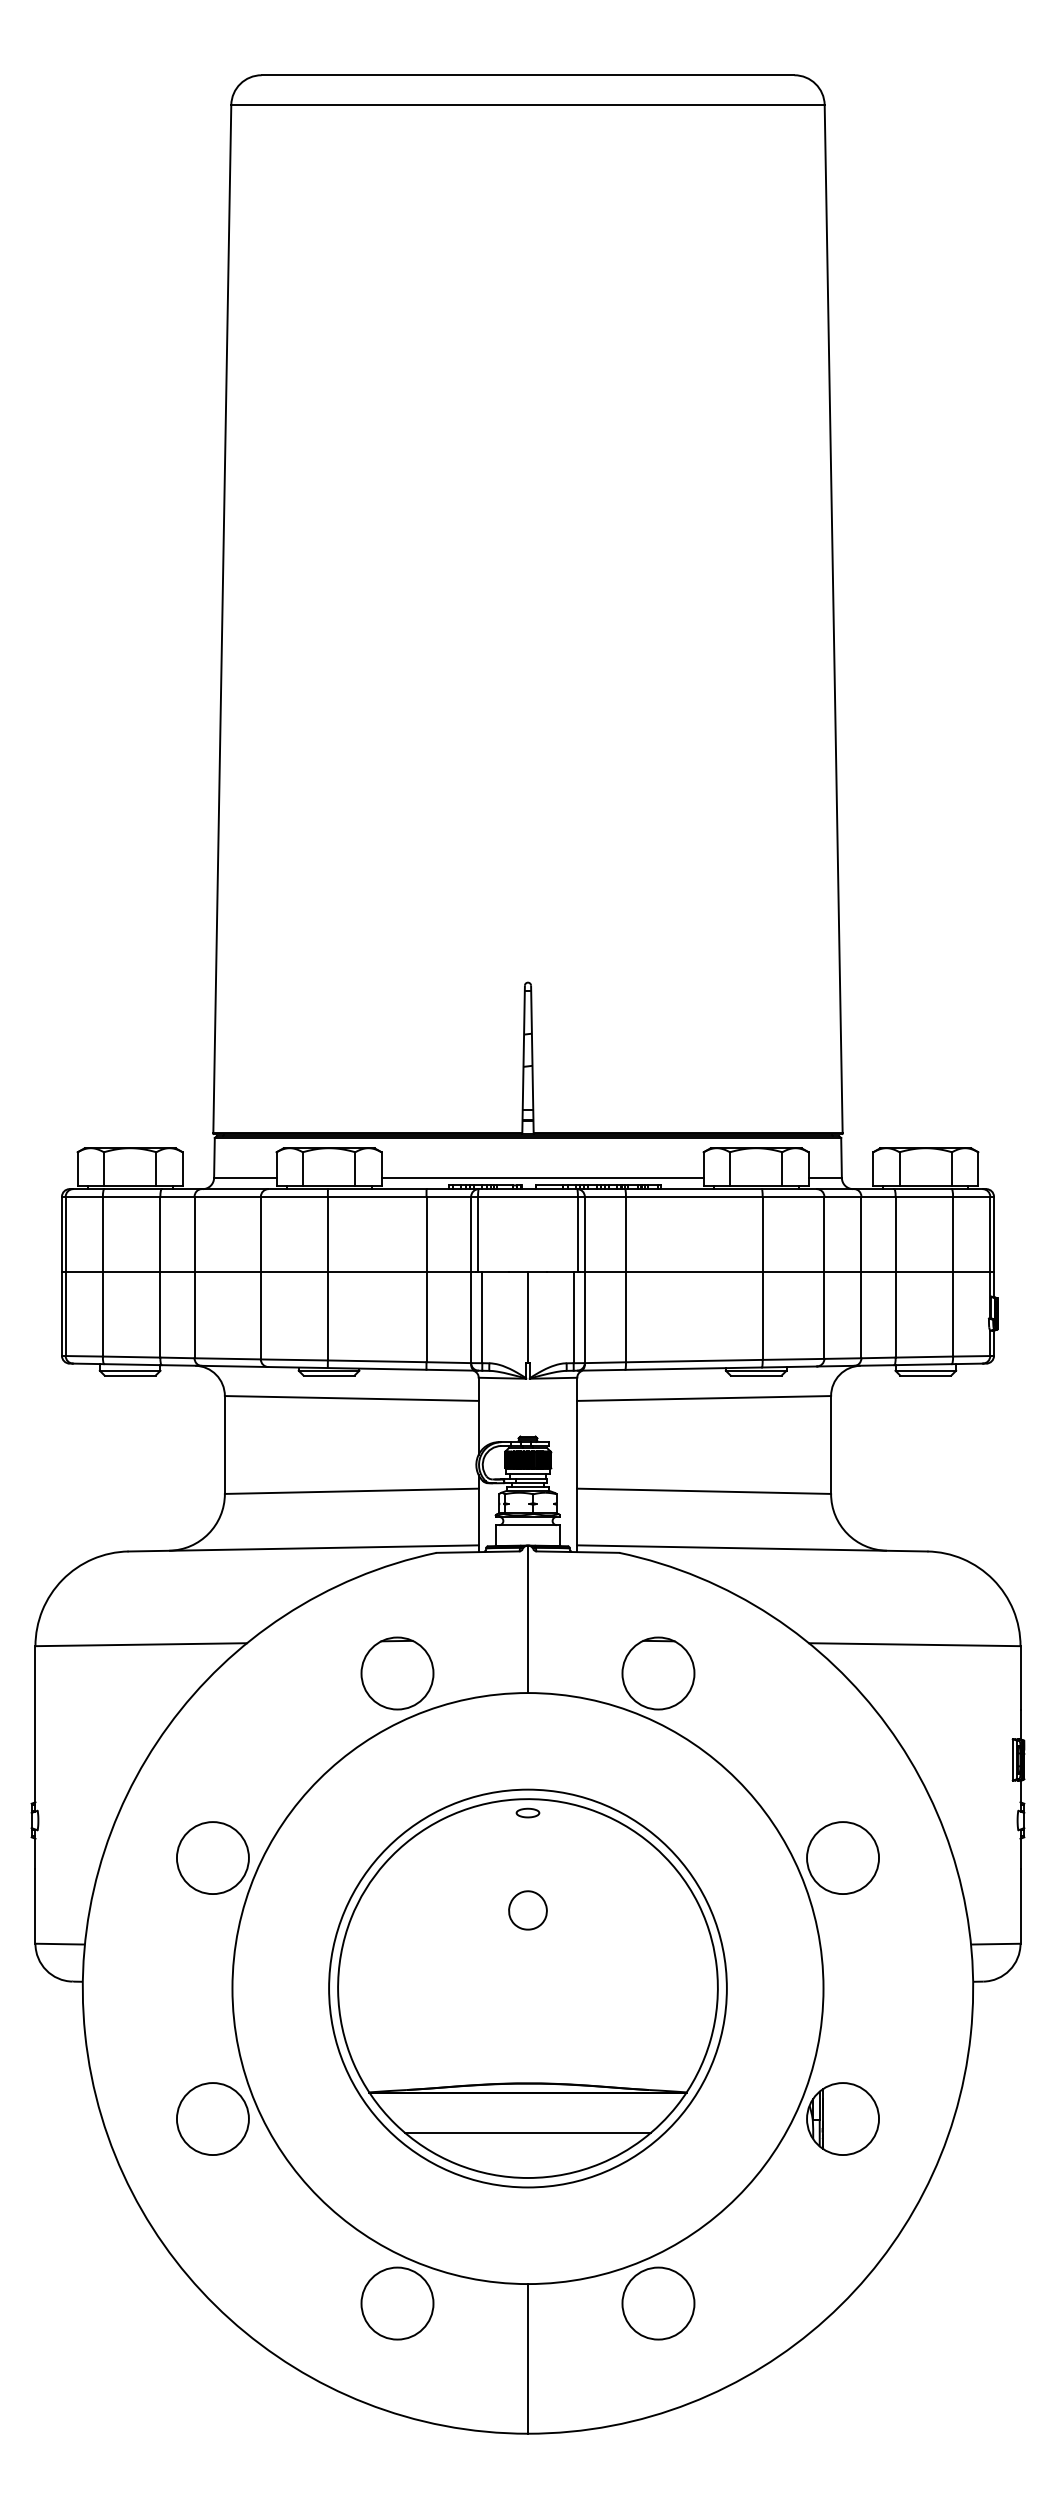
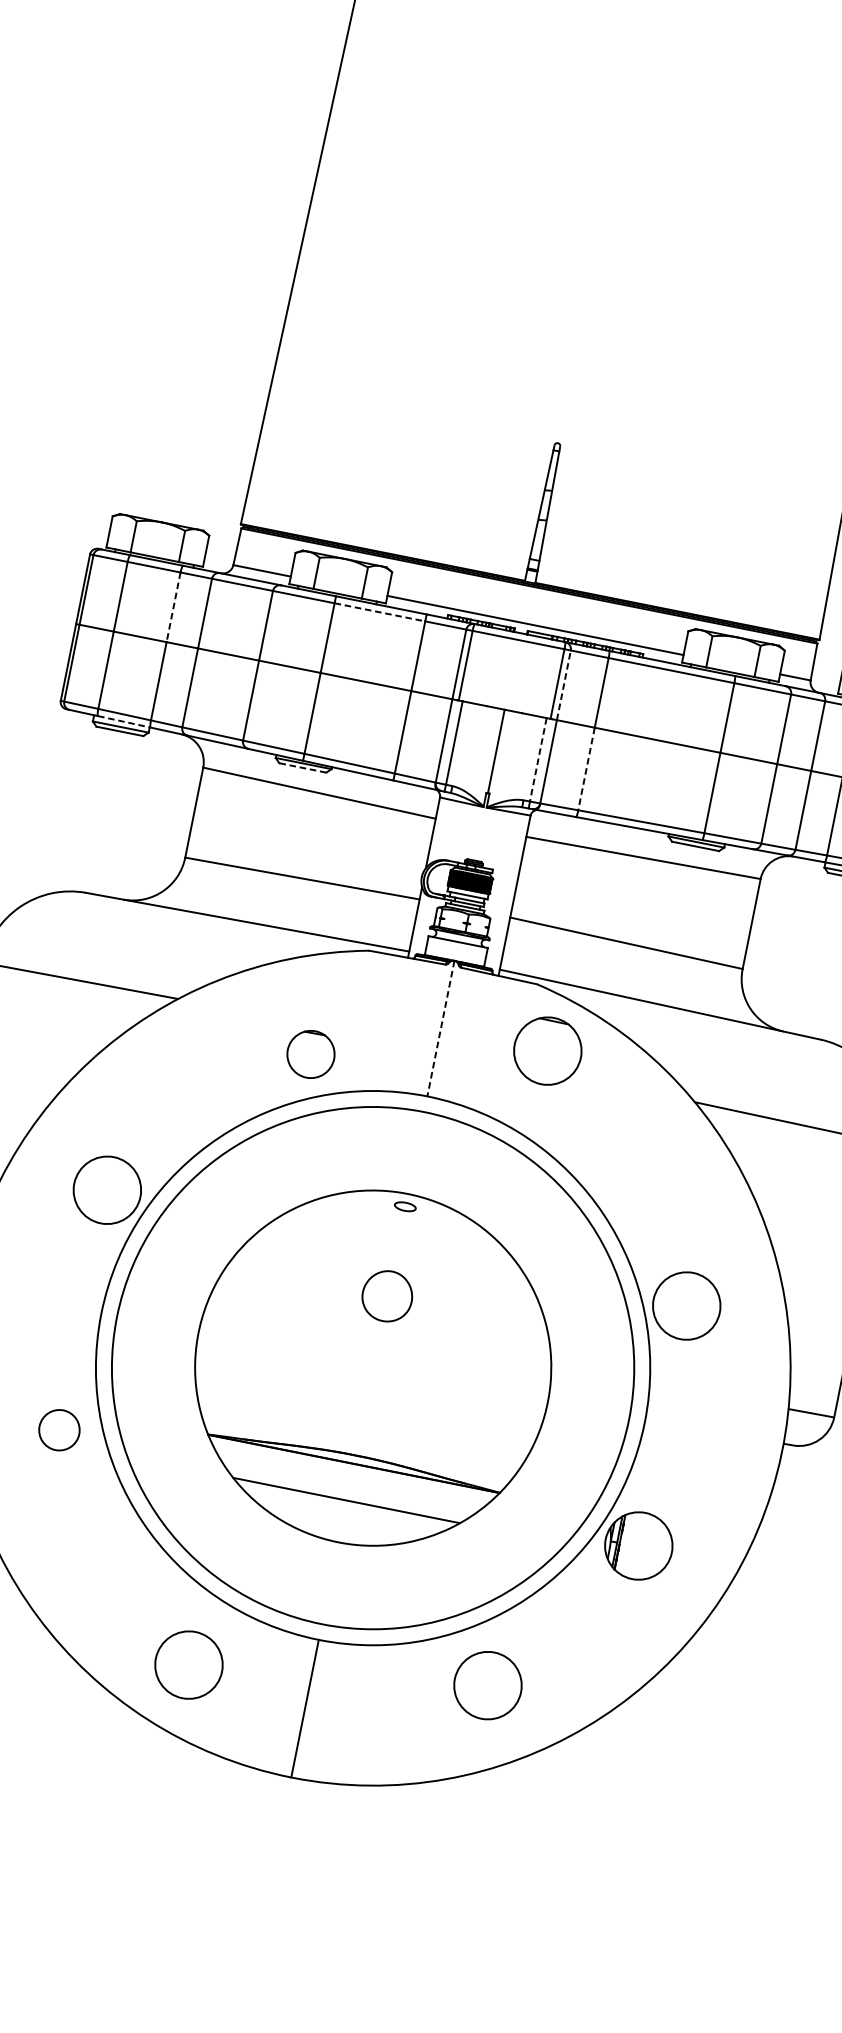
line: (377, 1196) -> (380, 612), solid -> dashed
line: (160, 1234) -> (173, 607), solid -> dashed
line: (584, 1234) -> (563, 685), solid -> dashed
line: (625, 1317) -> (586, 769), solid -> dashed
line: (573, 1318) -> (538, 760), solid -> dashed
line: (132, 1364) -> (124, 721), solid -> dashed
line: (329, 1375) -> (303, 767), solid -> dashed
line: (527, 1619) -> (440, 1028), solid -> dashed
part: (397, 1673) -> (310, 1054), size x0.7
part: (658, 1673) -> (547, 1051), moved
part: (527, 1910) -> (386, 1296), size x1.4
circle: (527, 1988) -> (372, 1368), size x1.4
circle: (212, 2119) -> (58, 1430), size x0.6
circle: (397, 2303) -> (188, 1665), moved
circle: (658, 2303) -> (488, 1685), moved

